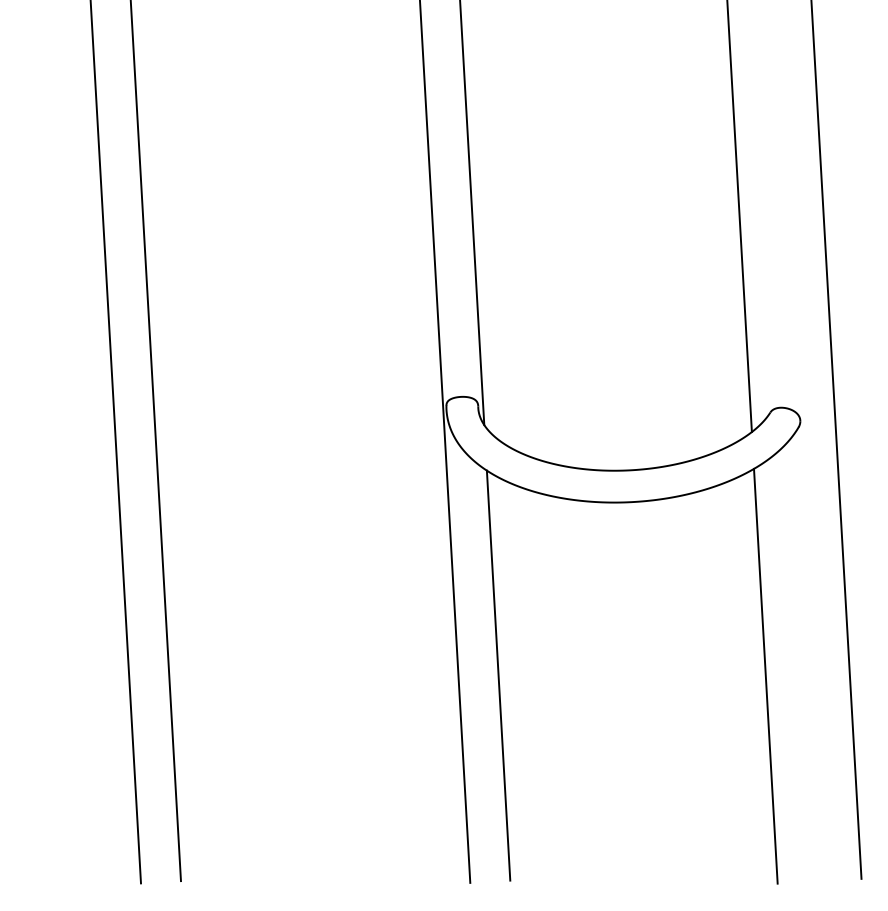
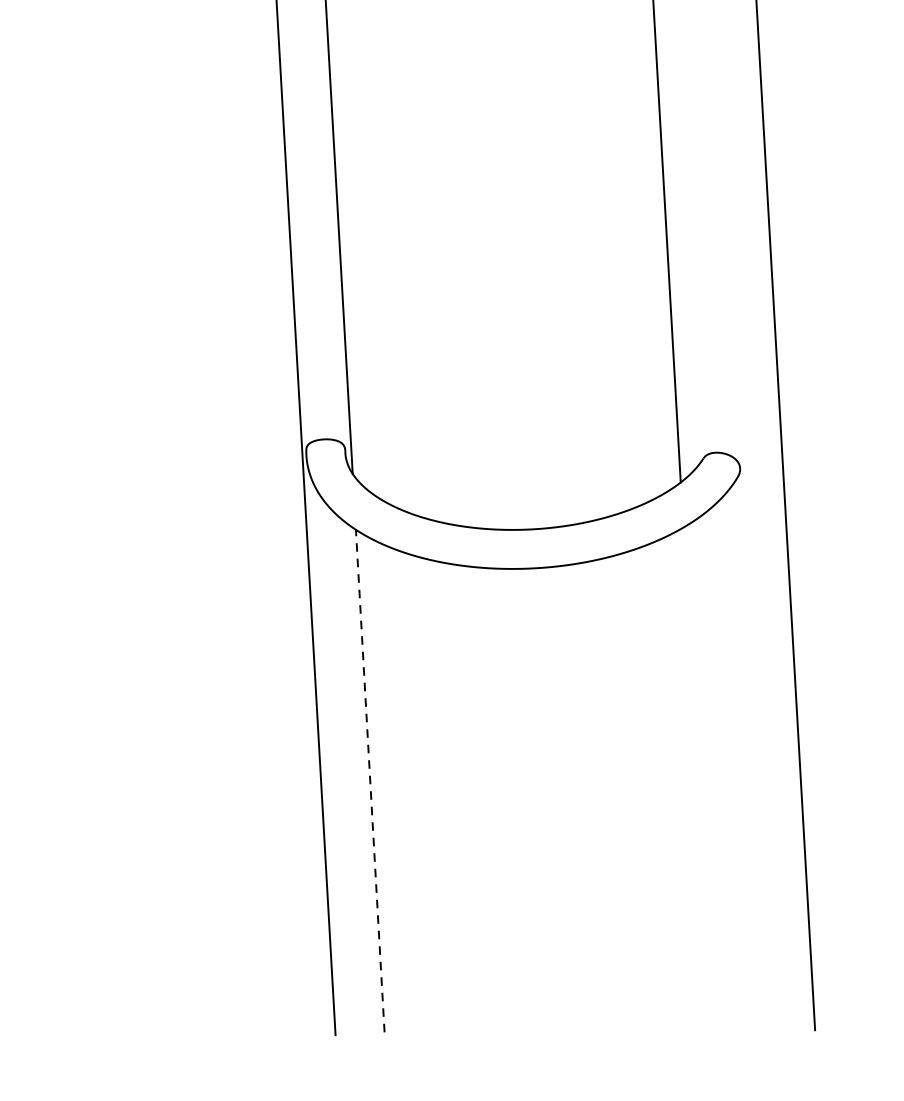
line: (498, 675) -> (370, 780), solid -> dashed
line: (765, 675) -> (697, 780), removed

